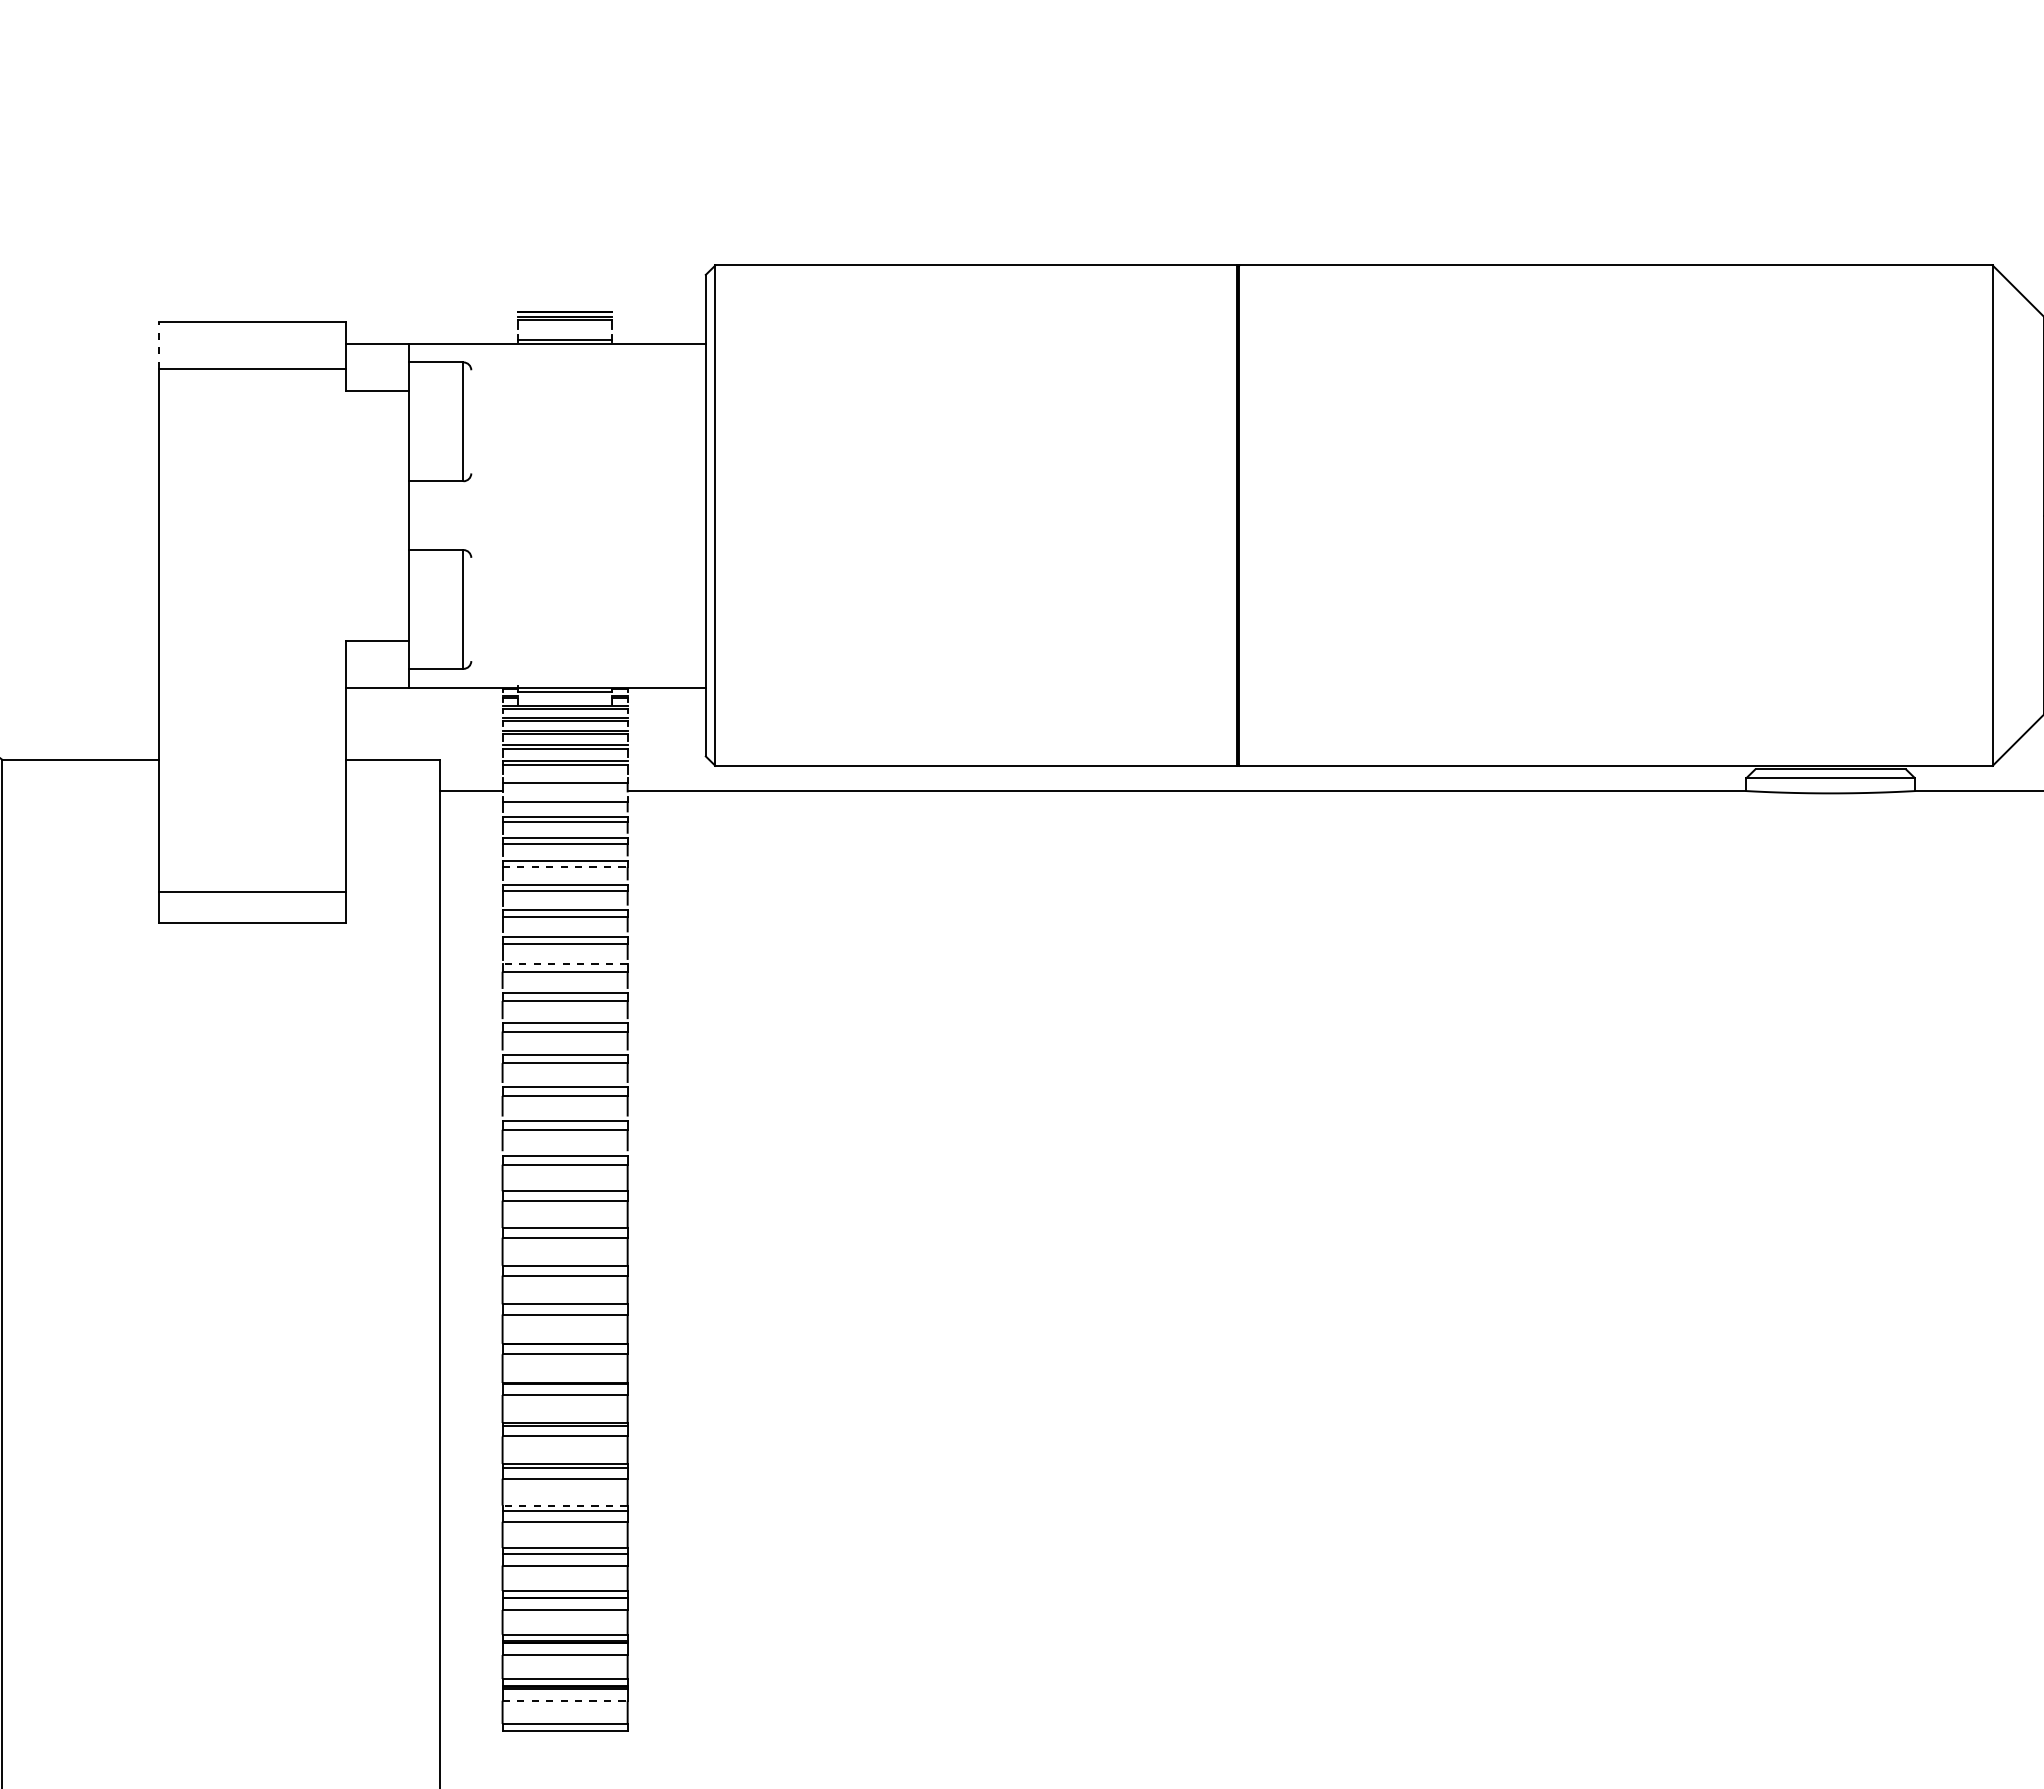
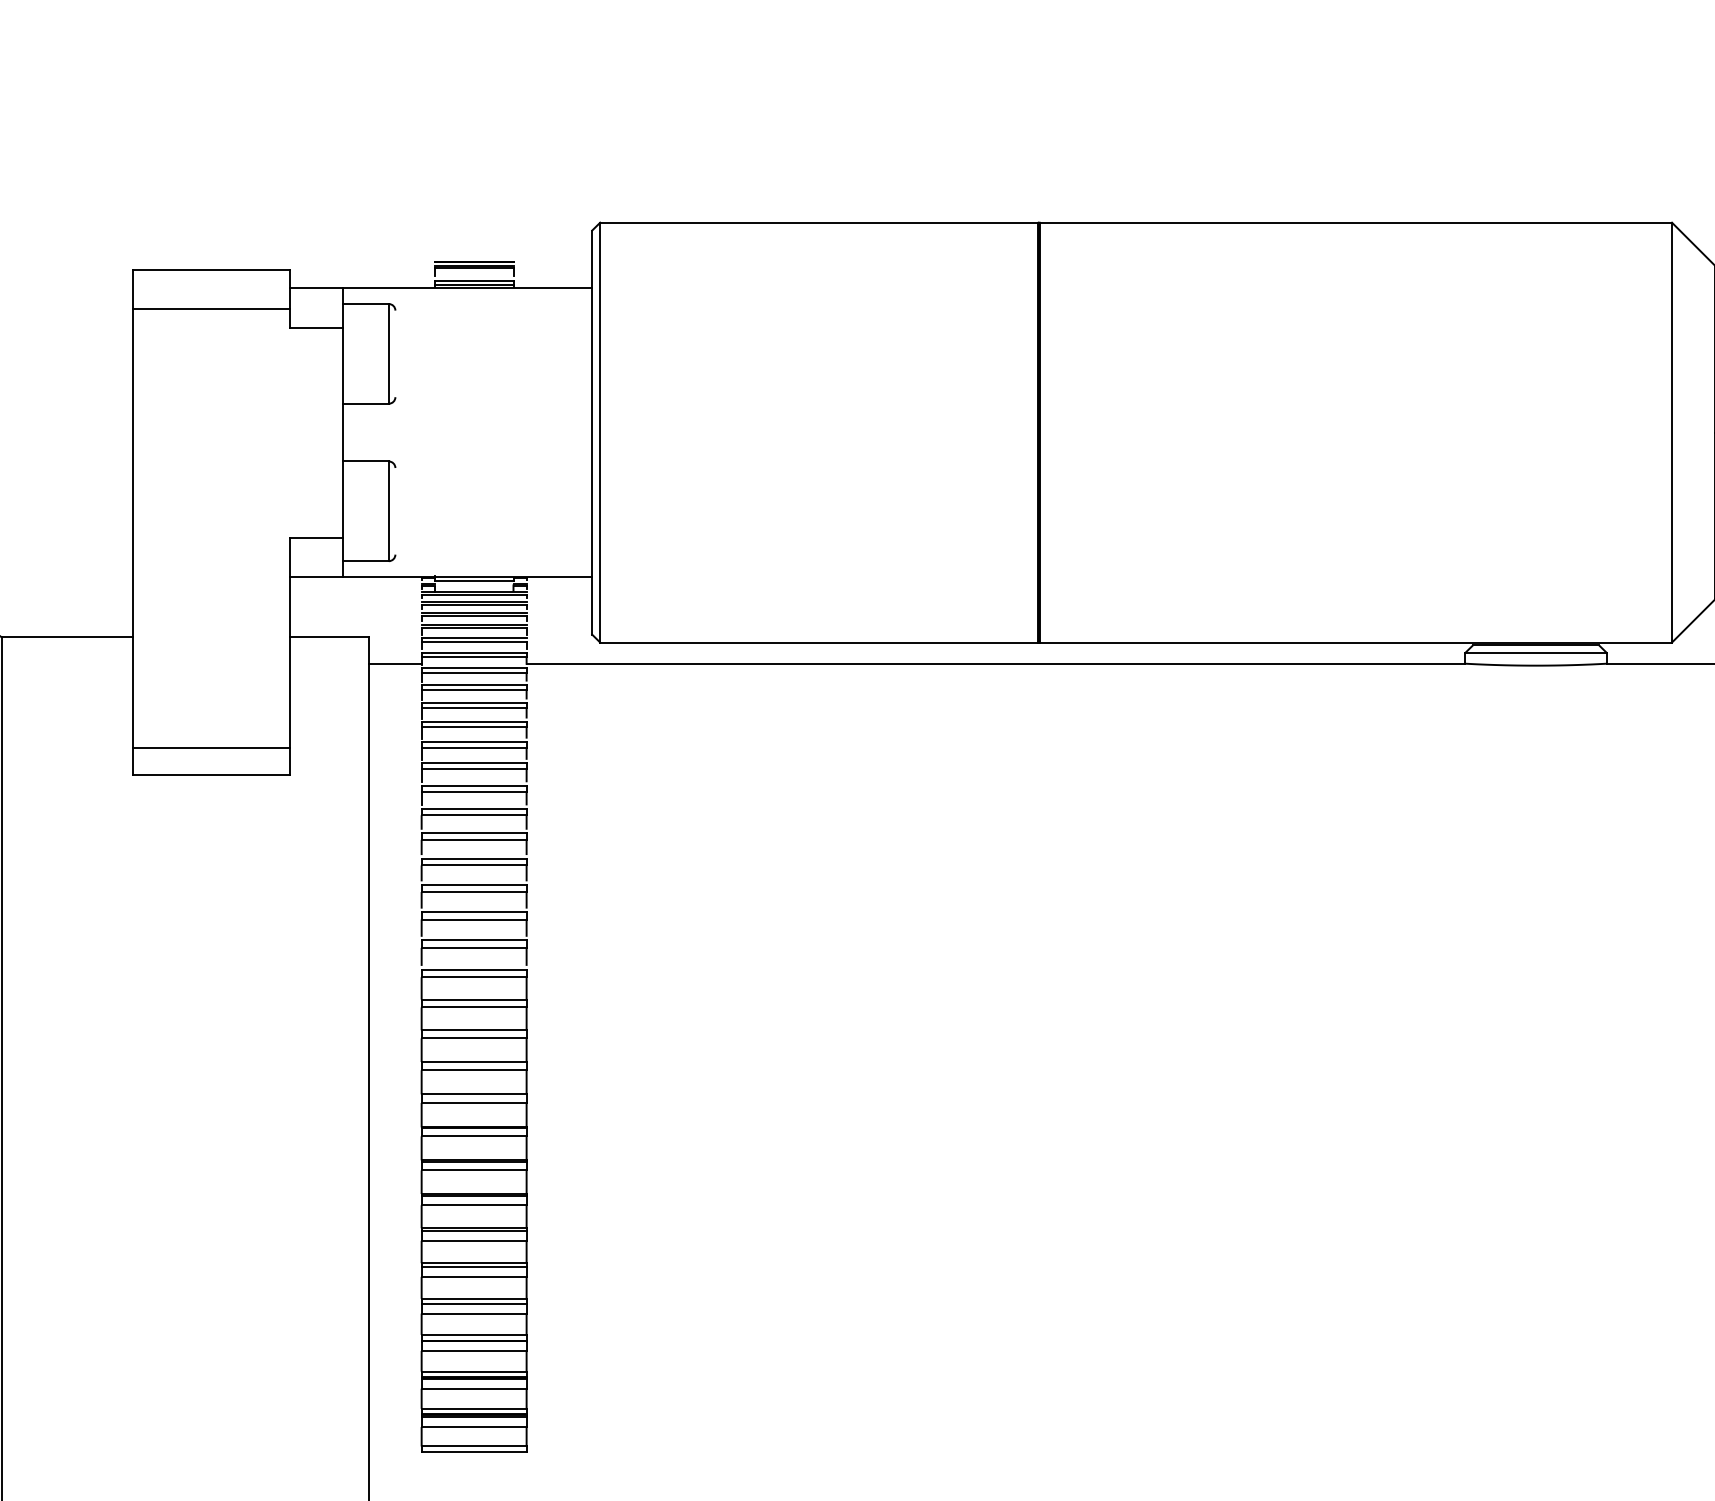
line: (565, 334) -> (474, 280), added
line: (158, 344) -> (132, 288), dashed -> solid
line: (564, 778) -> (473, 653), added
line: (564, 796) -> (473, 668), added
line: (565, 866) -> (474, 727), dashed -> solid
line: (565, 964) -> (474, 809), dashed -> solid
line: (565, 1505) -> (474, 1263), dashed -> solid
line: (565, 1700) -> (474, 1426), dashed -> solid

